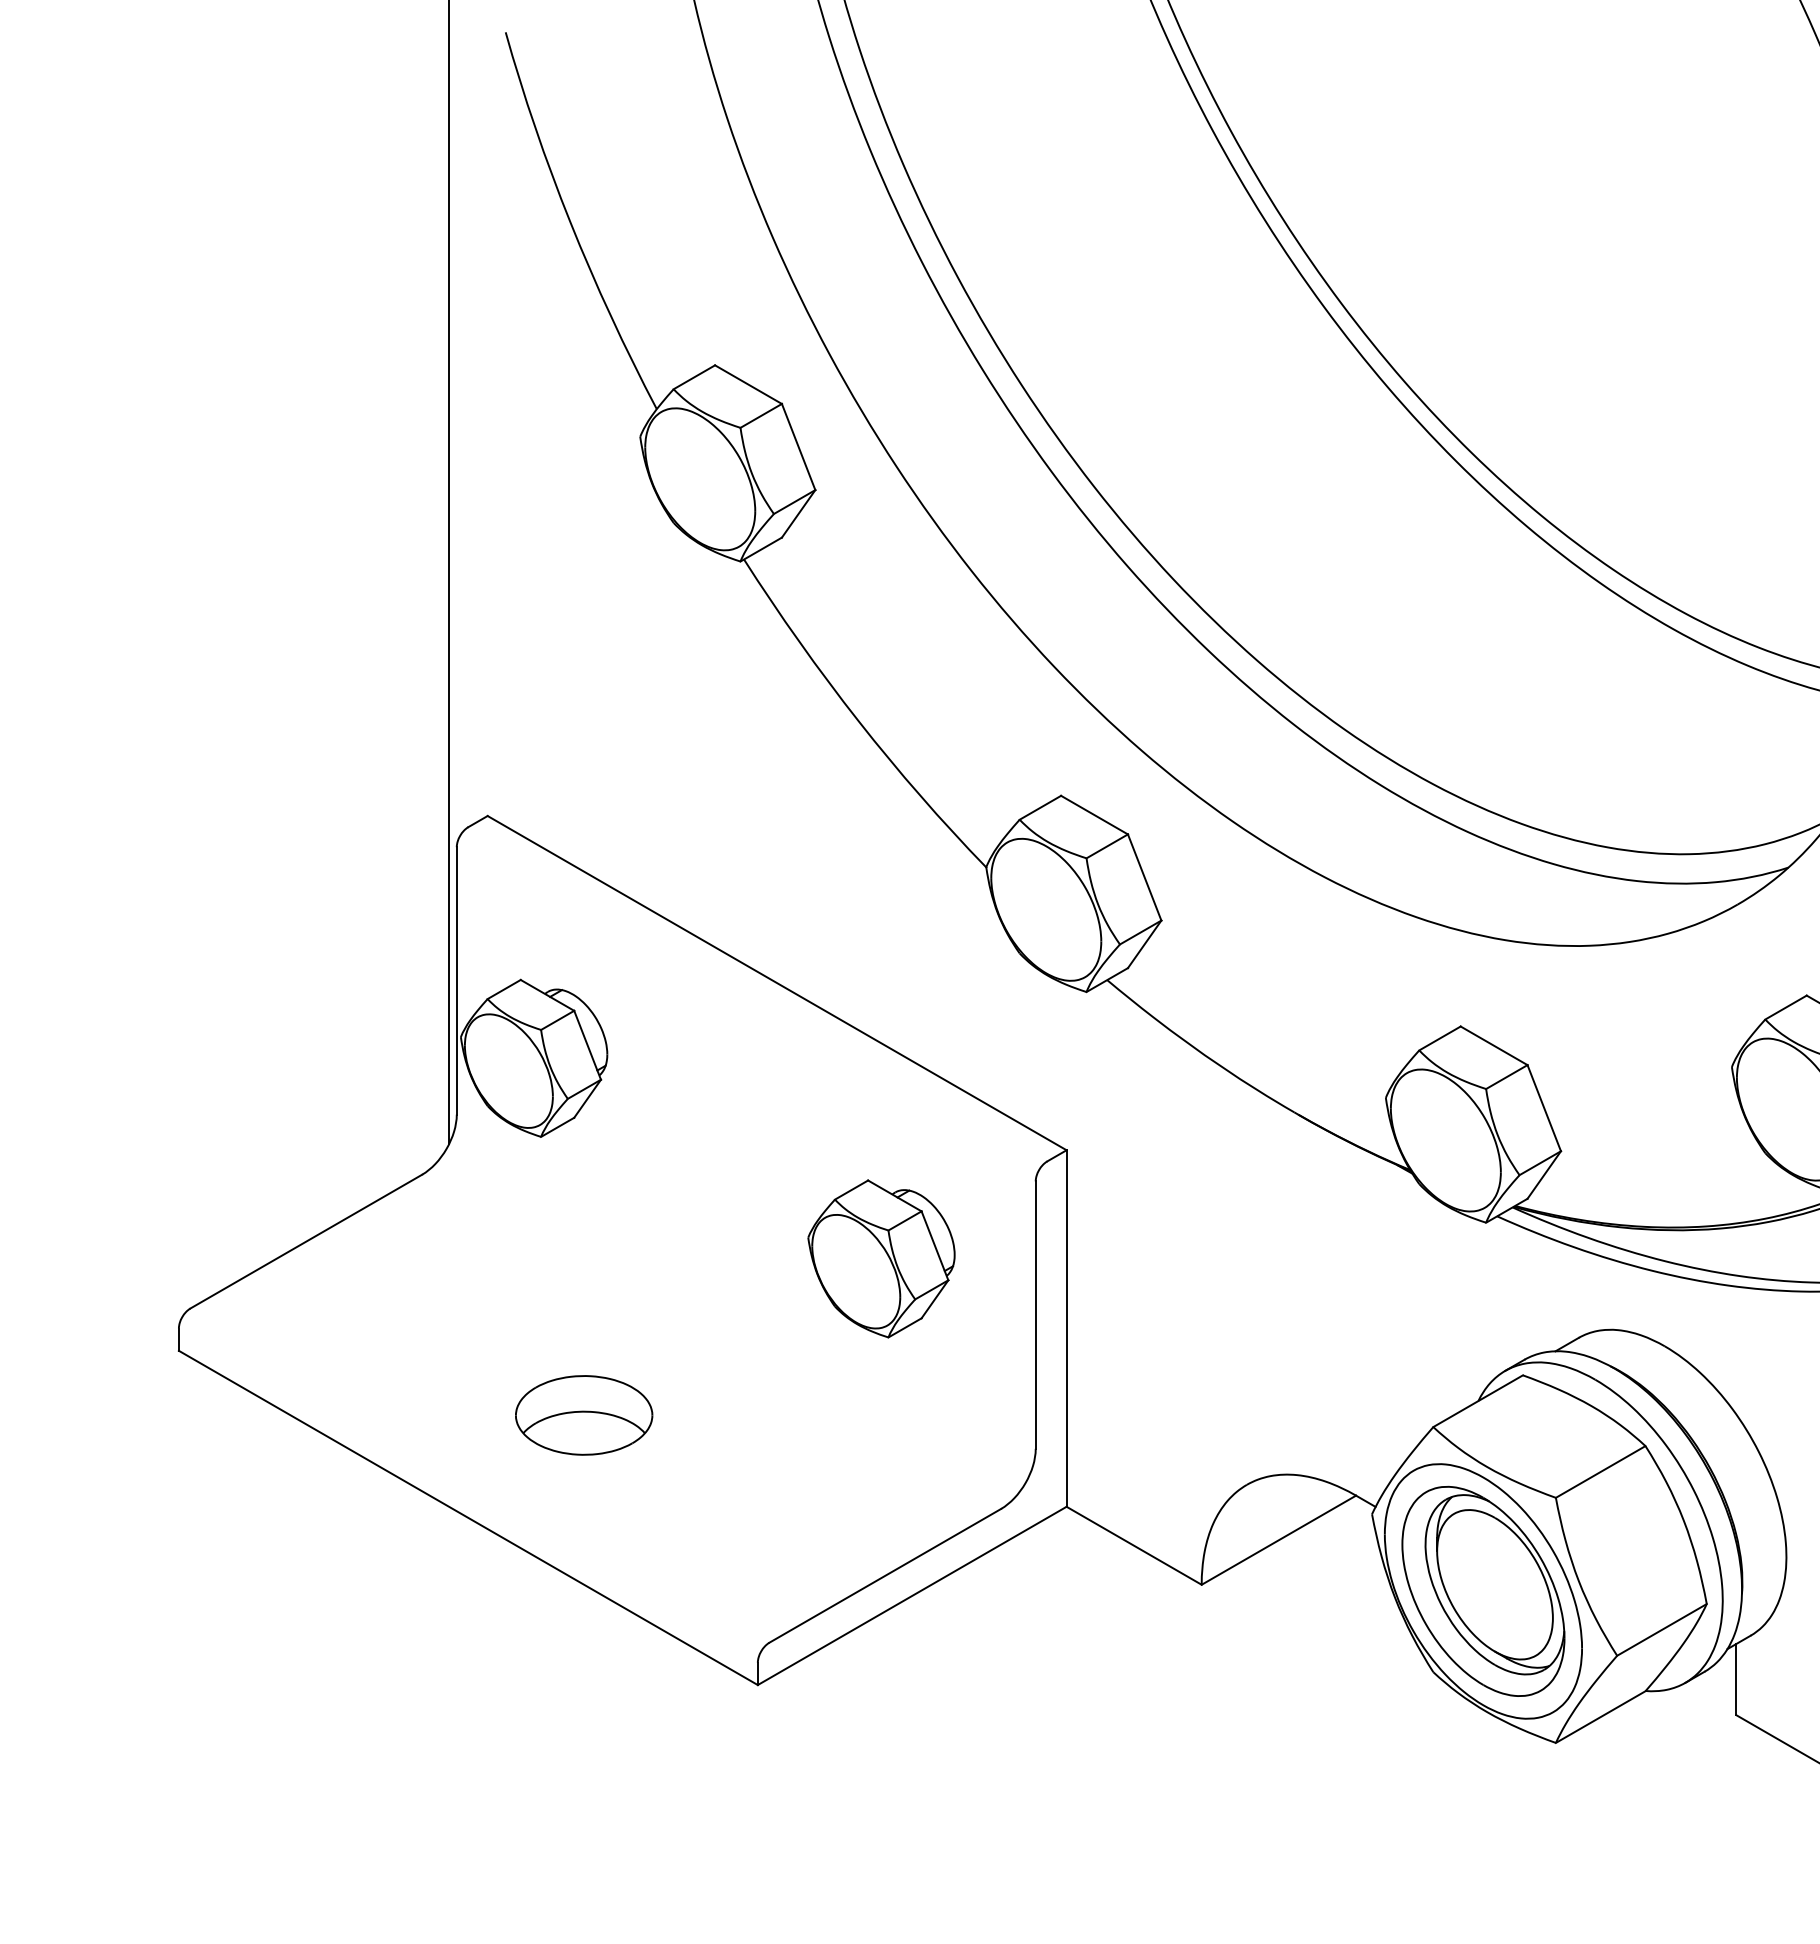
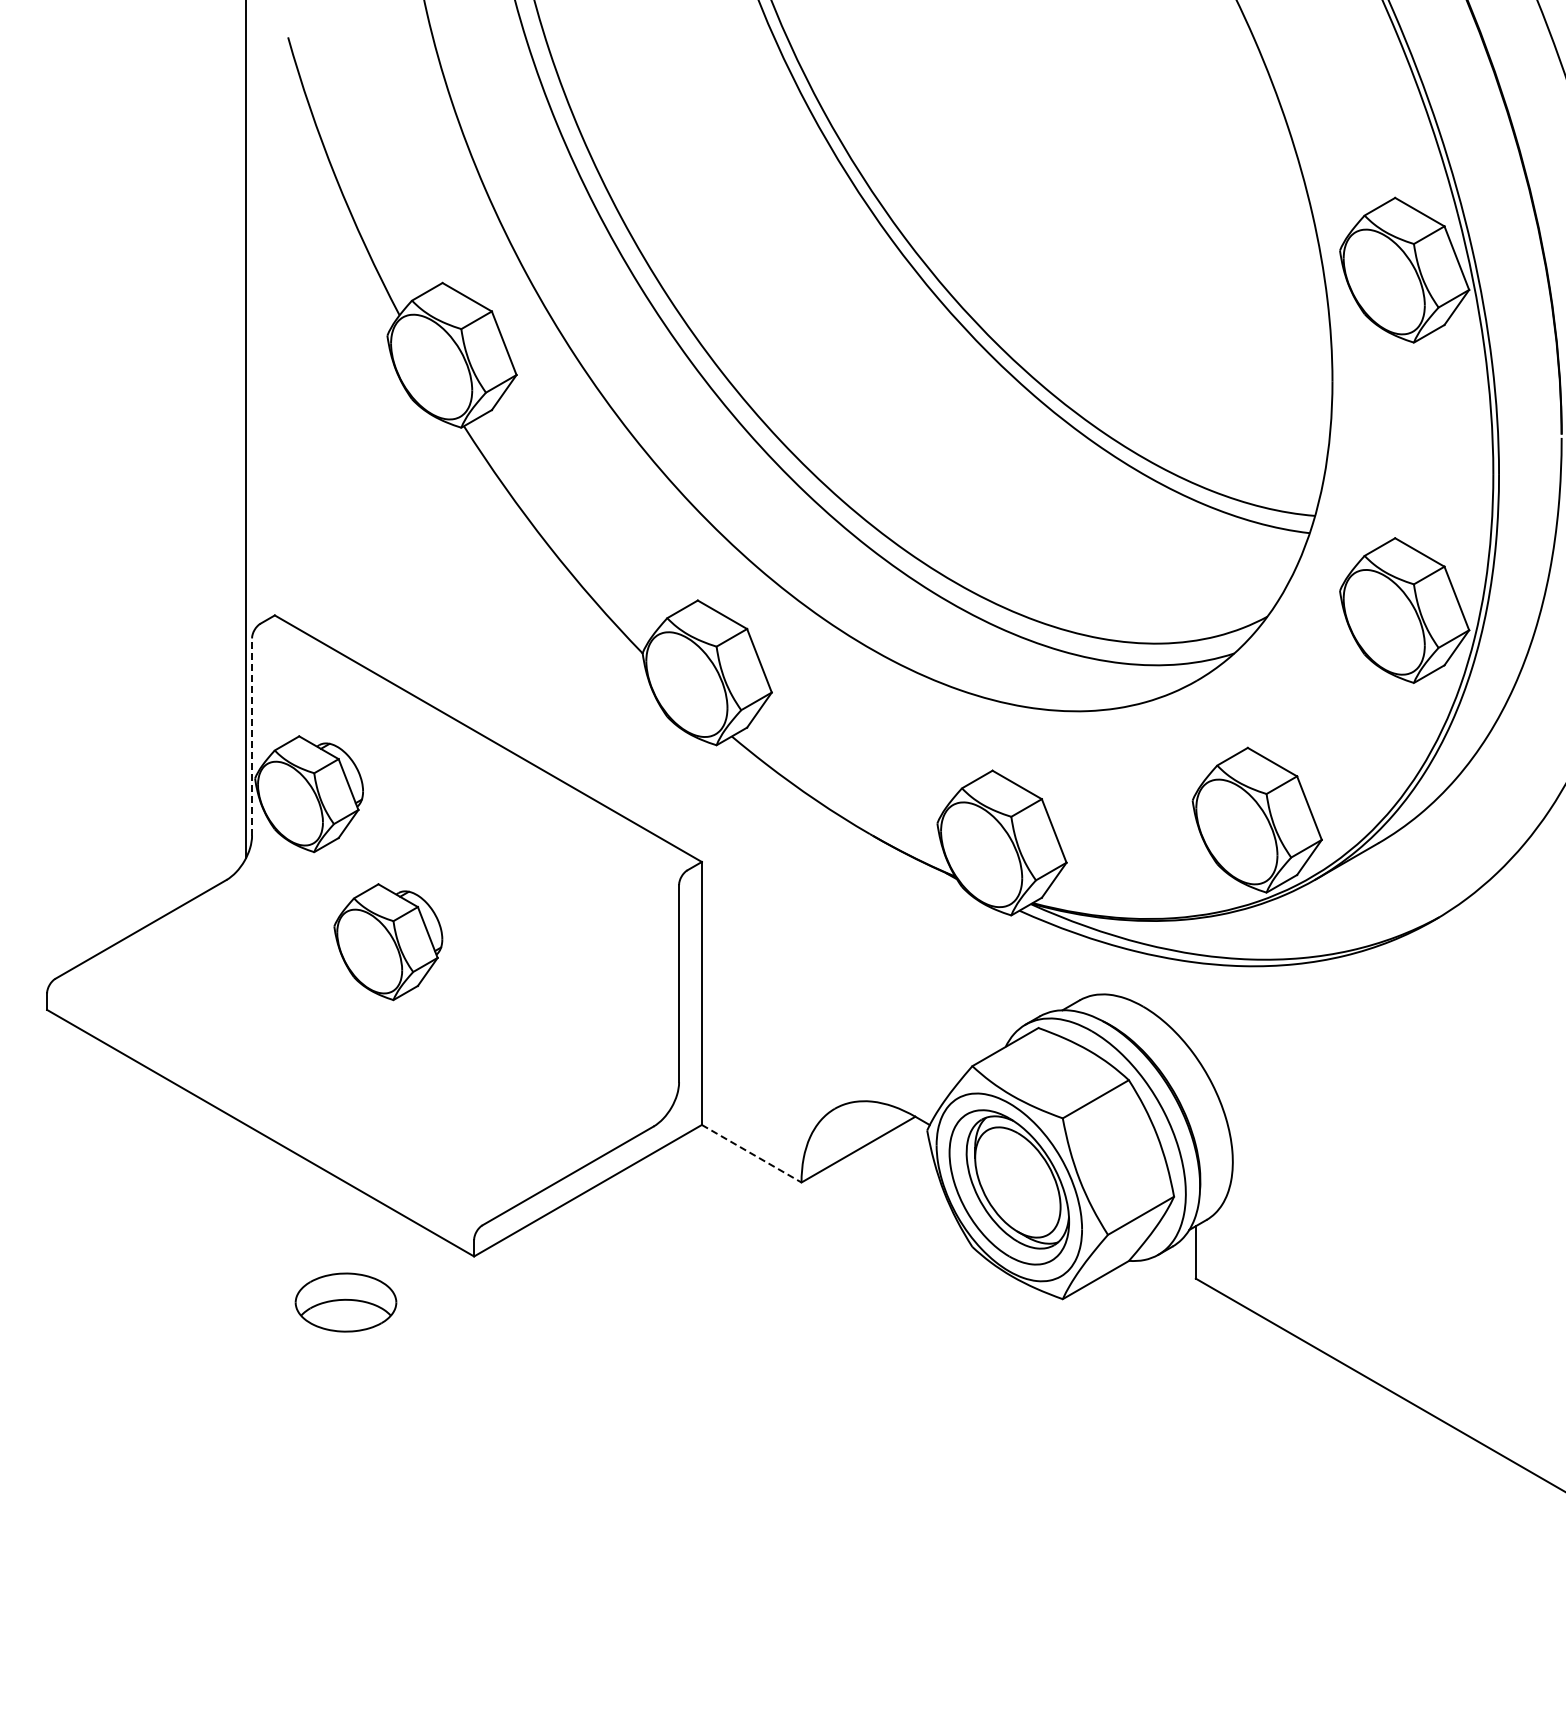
line: (457, 981) -> (252, 737), solid -> dashed
part: (881, 1259) -> (388, 942), moved
part: (583, 1415) -> (345, 1302), moved
line: (1133, 1545) -> (751, 1153), solid -> dashed

